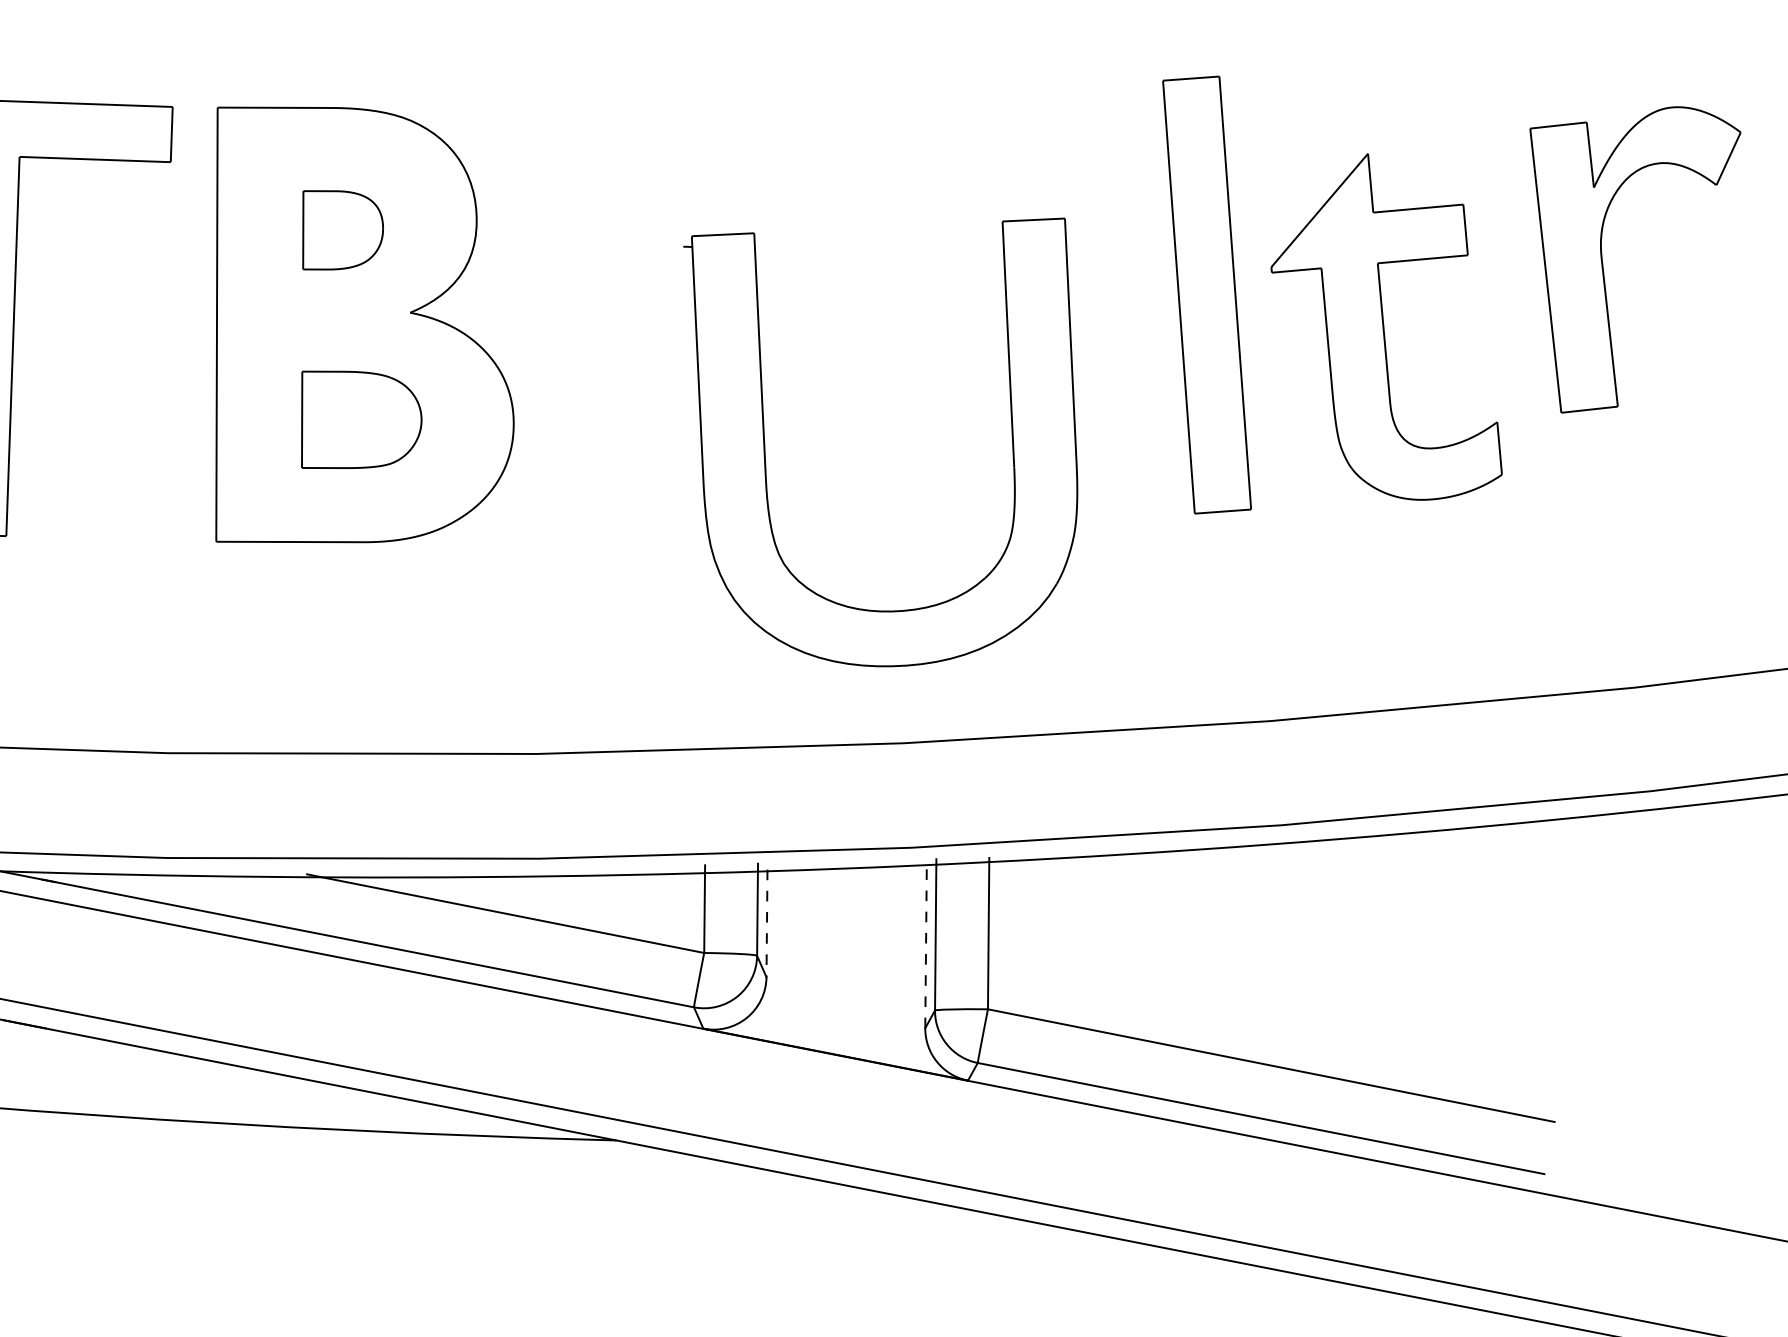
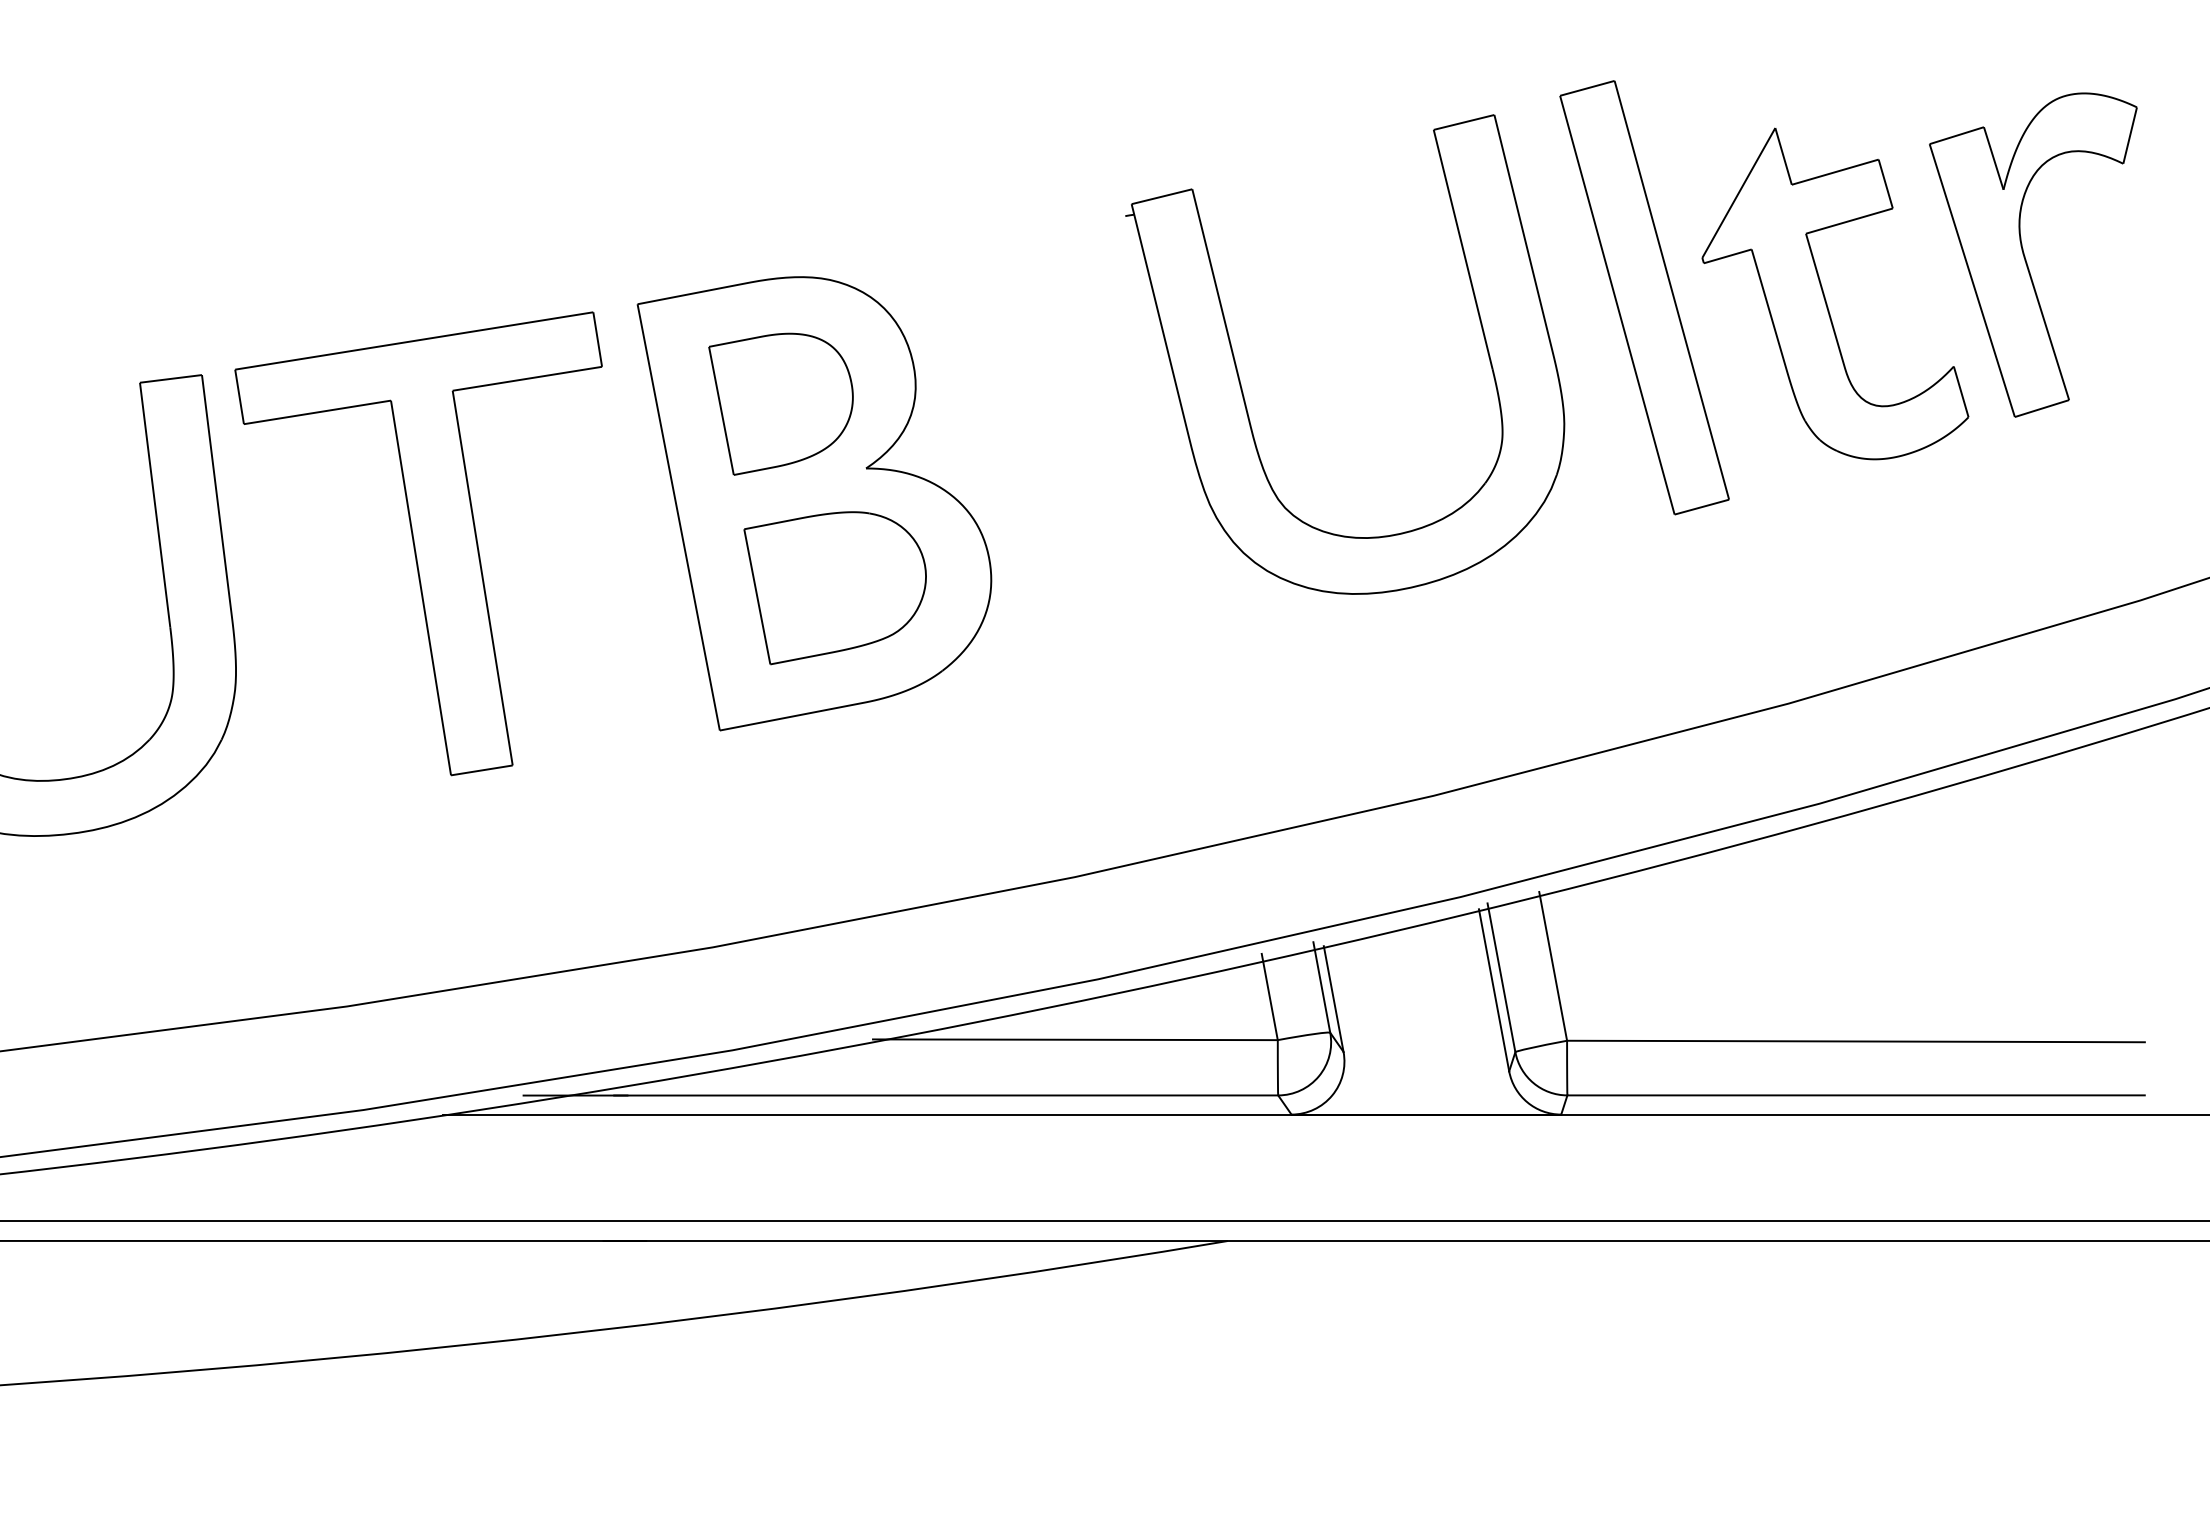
part: (338, 232) -> (780, 403), size x1.67
part: (1602, 257) -> (2025, 256), moved
part: (356, 424) -> (834, 588), size x1.43
part: (764, 430) -> (1240, 380), moved
line: (766, 923) -> (1333, 999), dashed -> solid
line: (925, 944) -> (1493, 989), dashed -> solid

